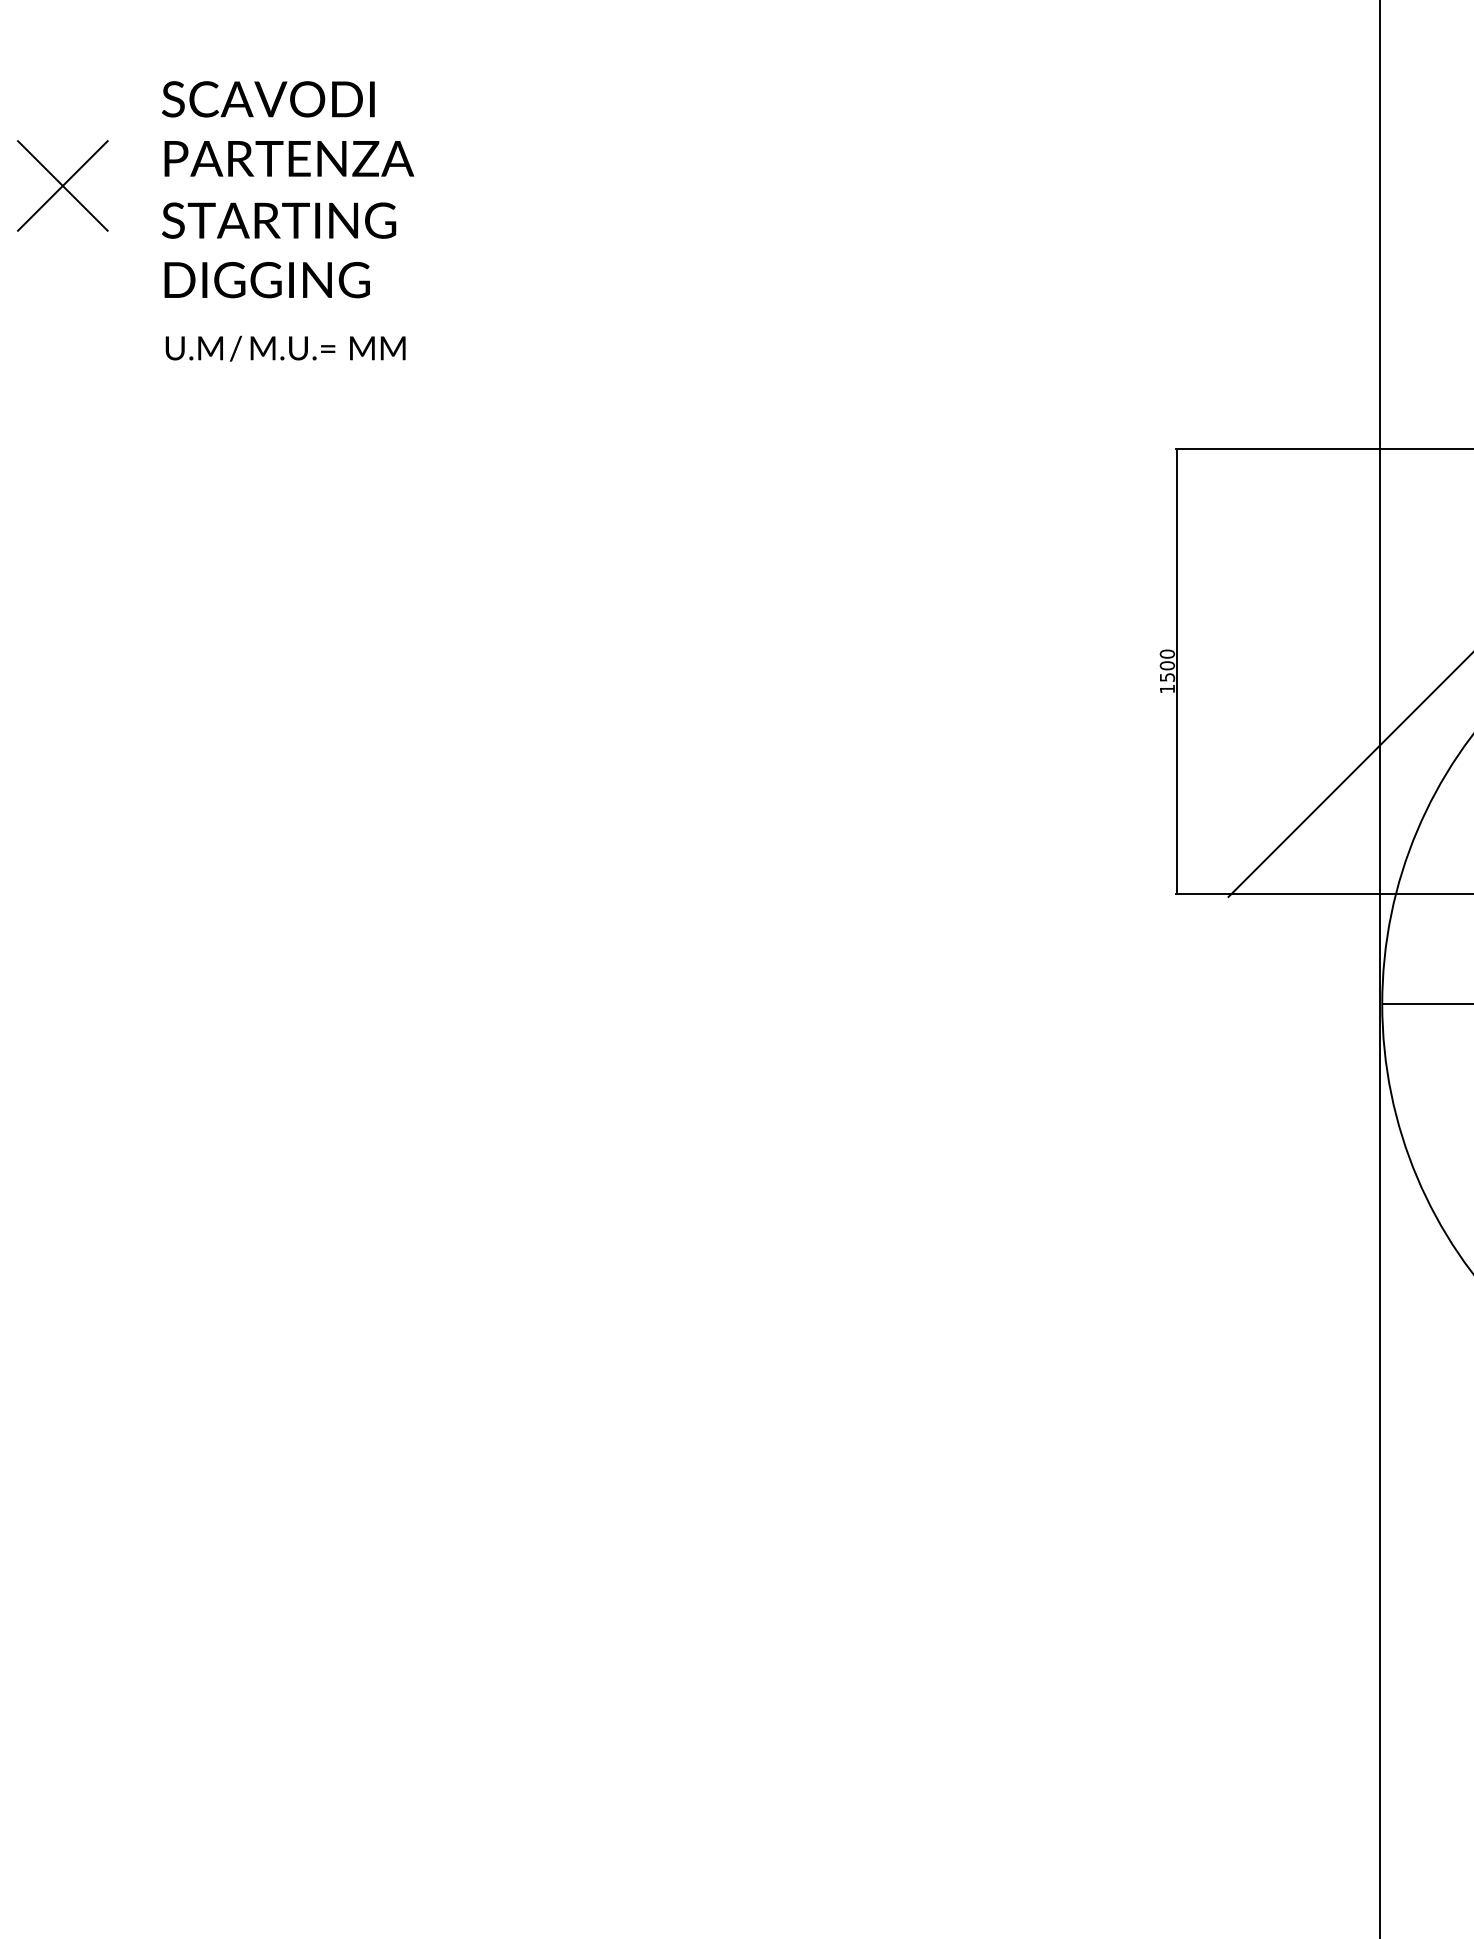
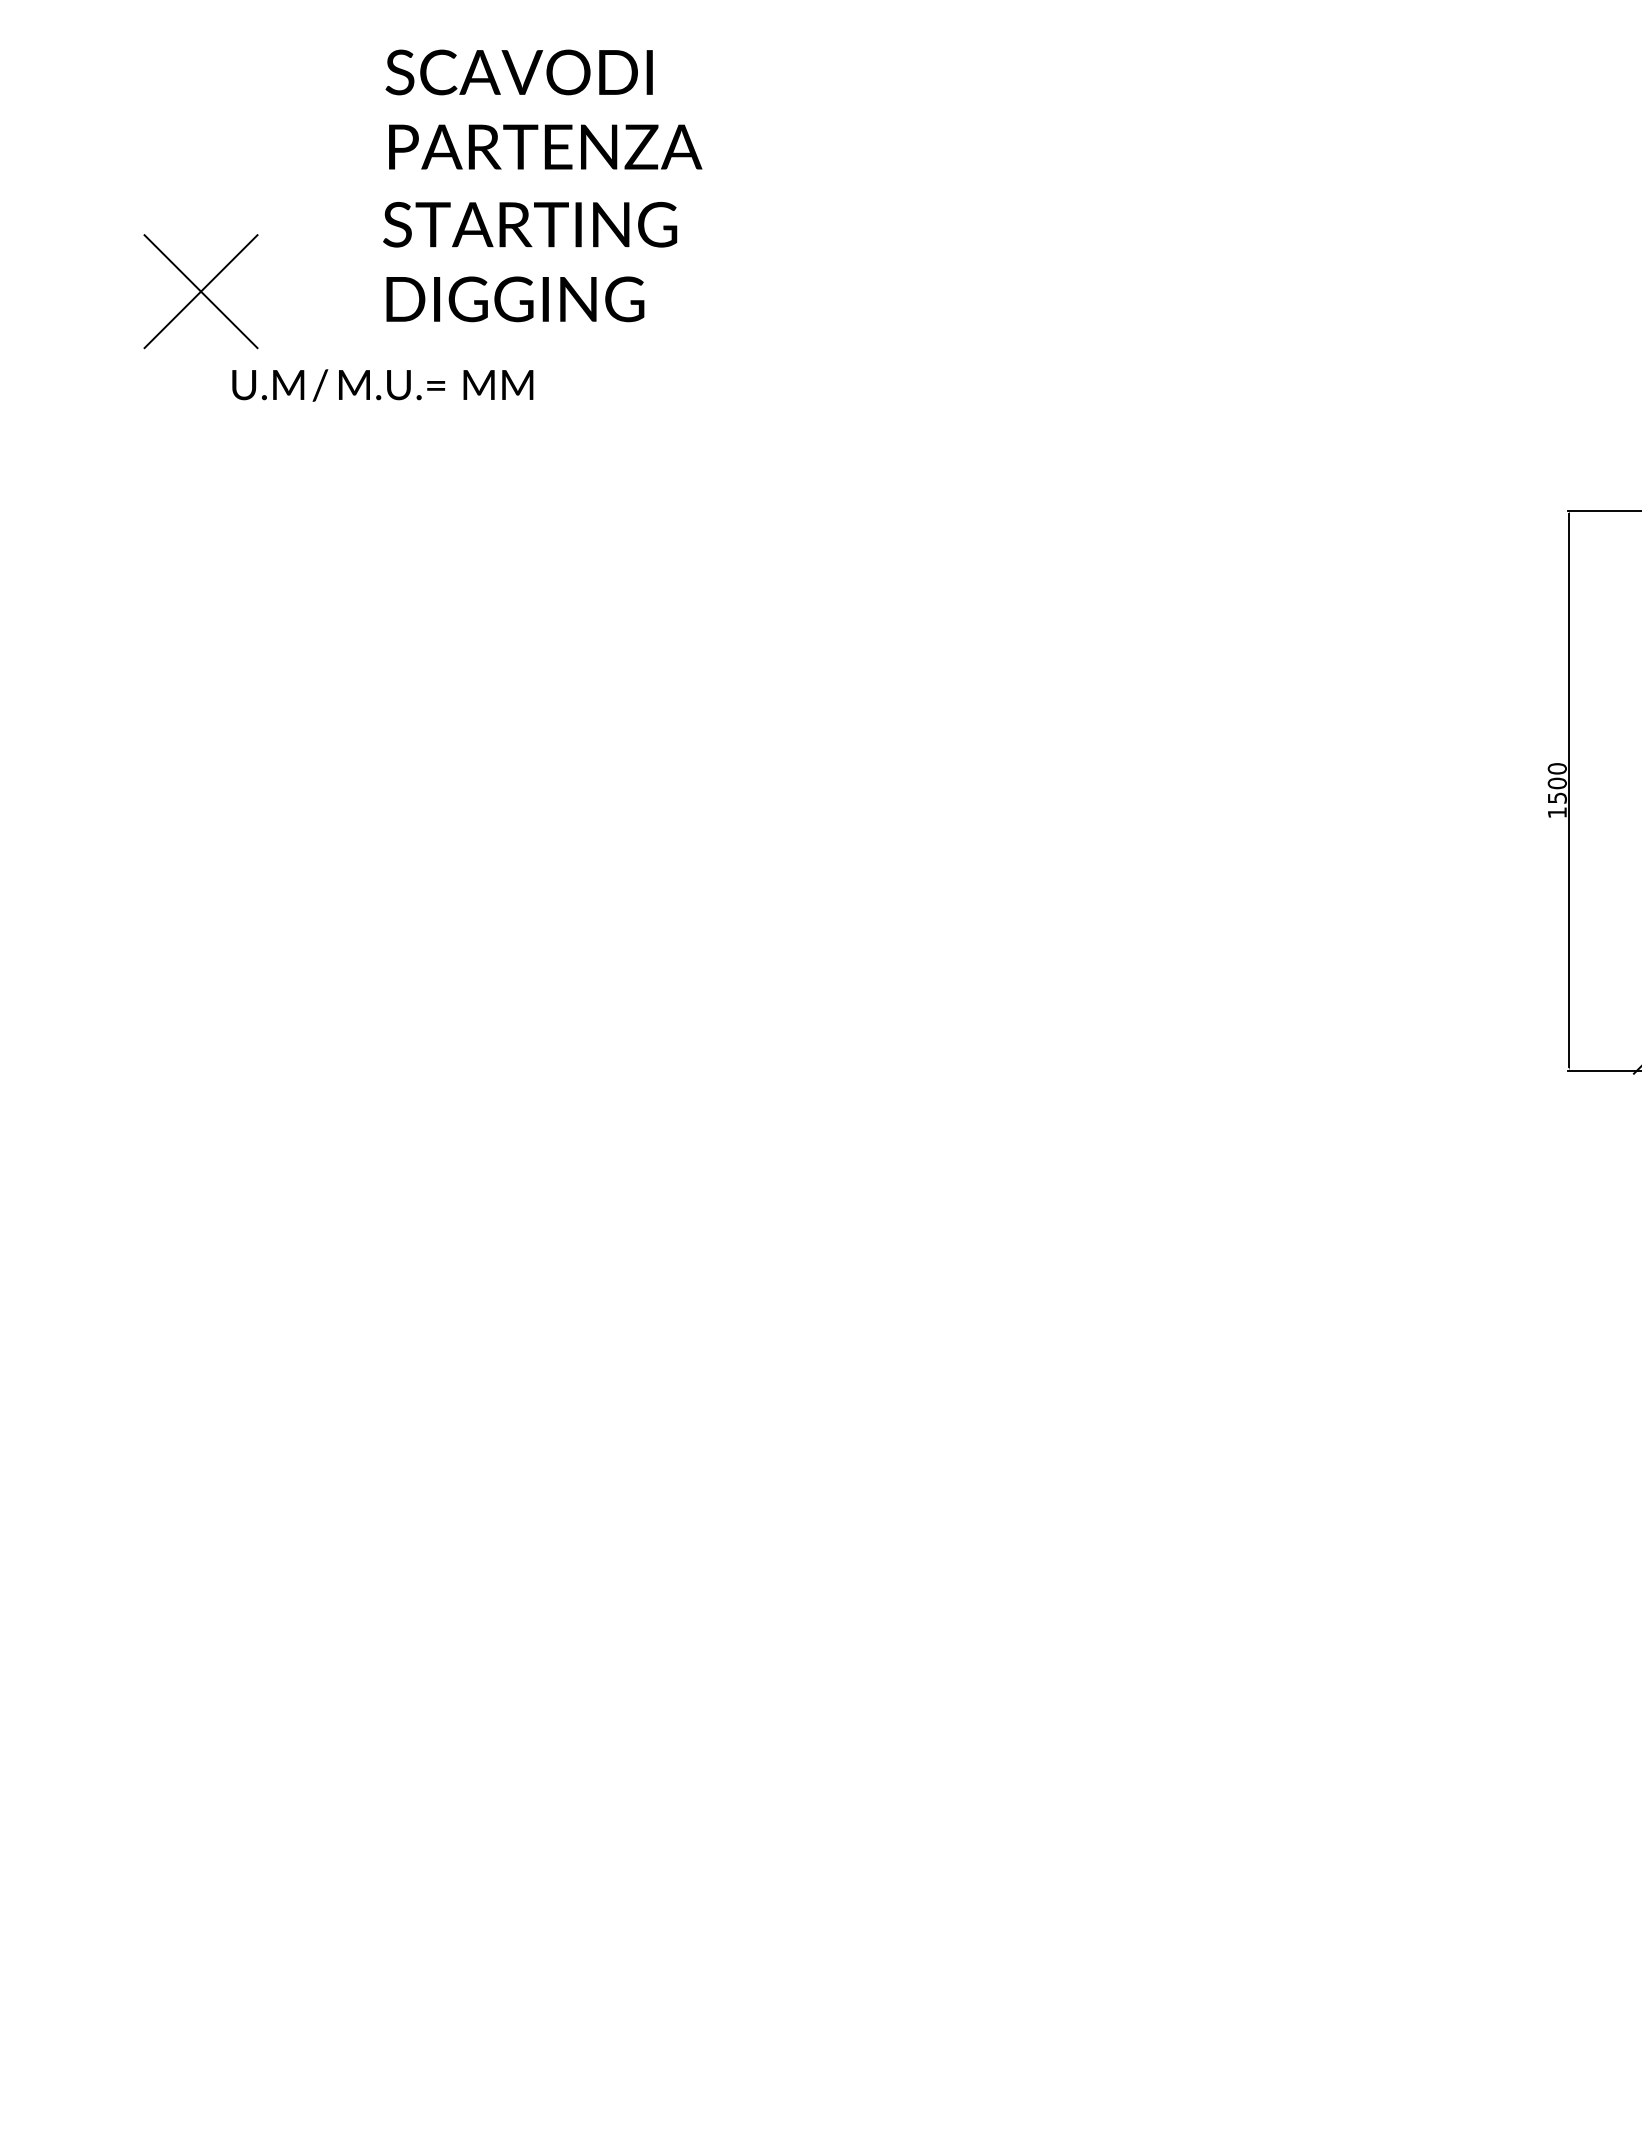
text: (288, 128) -> (544, 109), moved
part: (62, 185) -> (200, 291), moved
text: (279, 250) -> (530, 262), moved
text: (285, 348) -> (382, 385), moved

